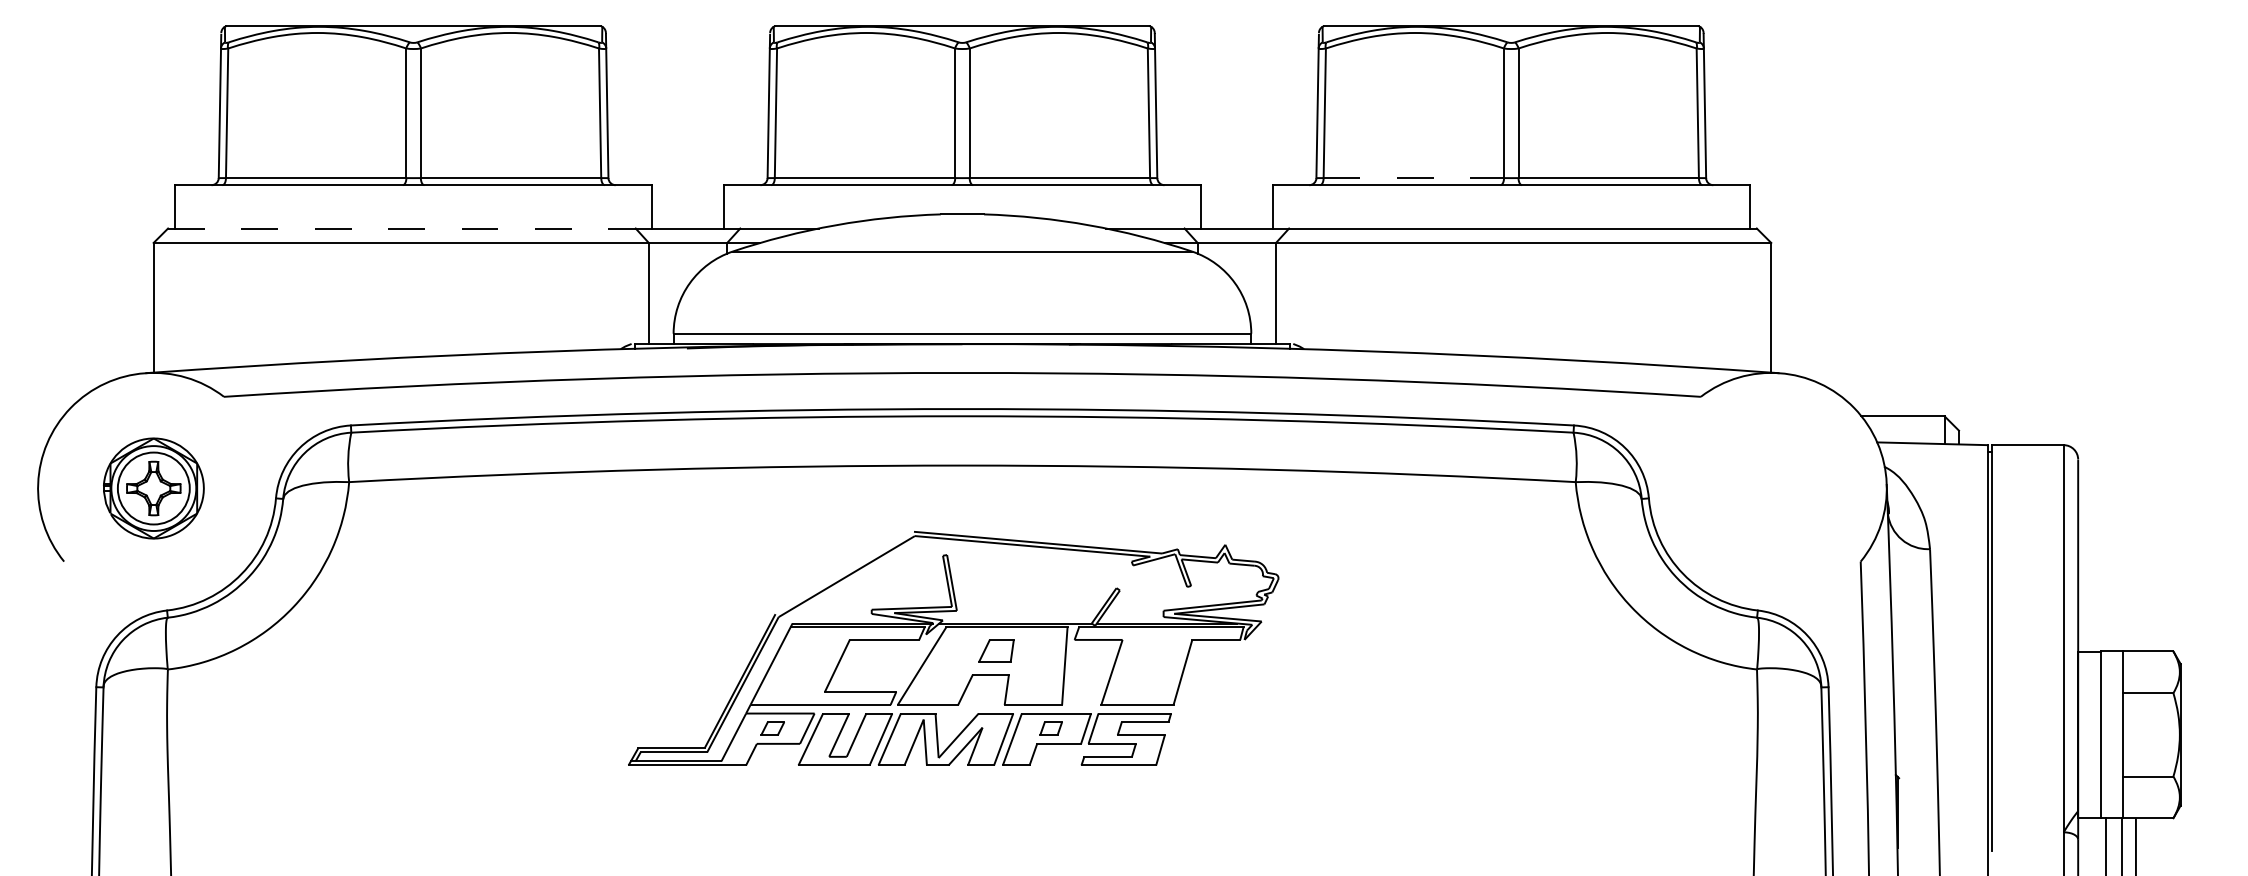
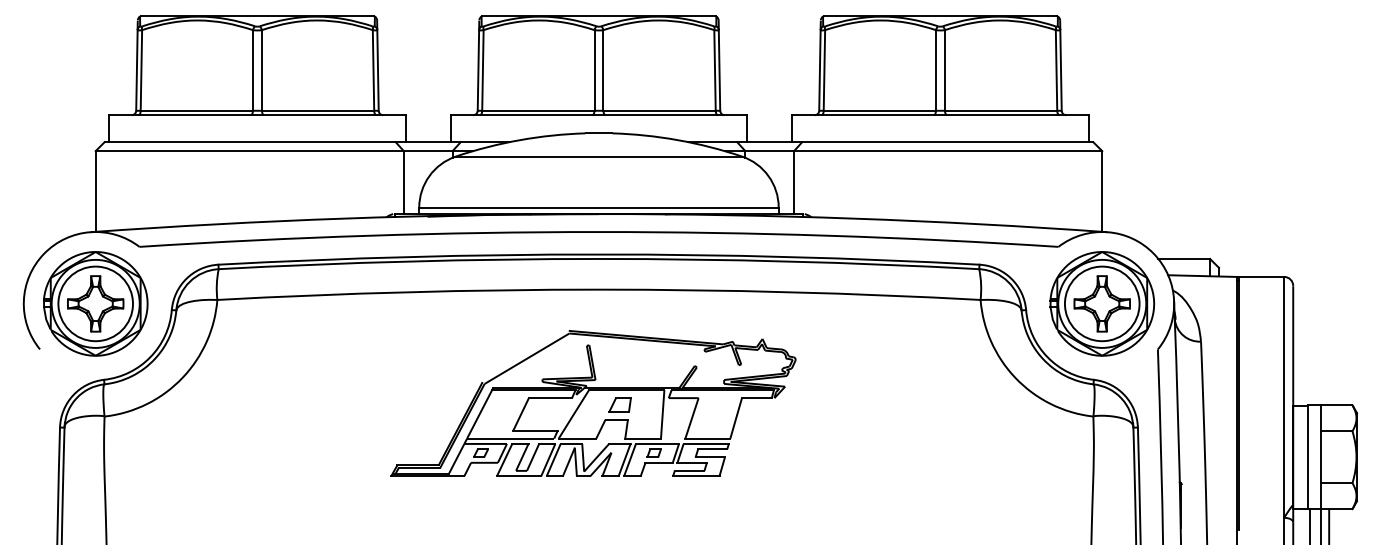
line: (1414, 177) -> (880, 110), dashed -> solid
line: (402, 229) -> (250, 142), dashed -> solid
part: (153, 487) -> (95, 303), size x1.67
part: (1771, 487) -> (1102, 303), added

